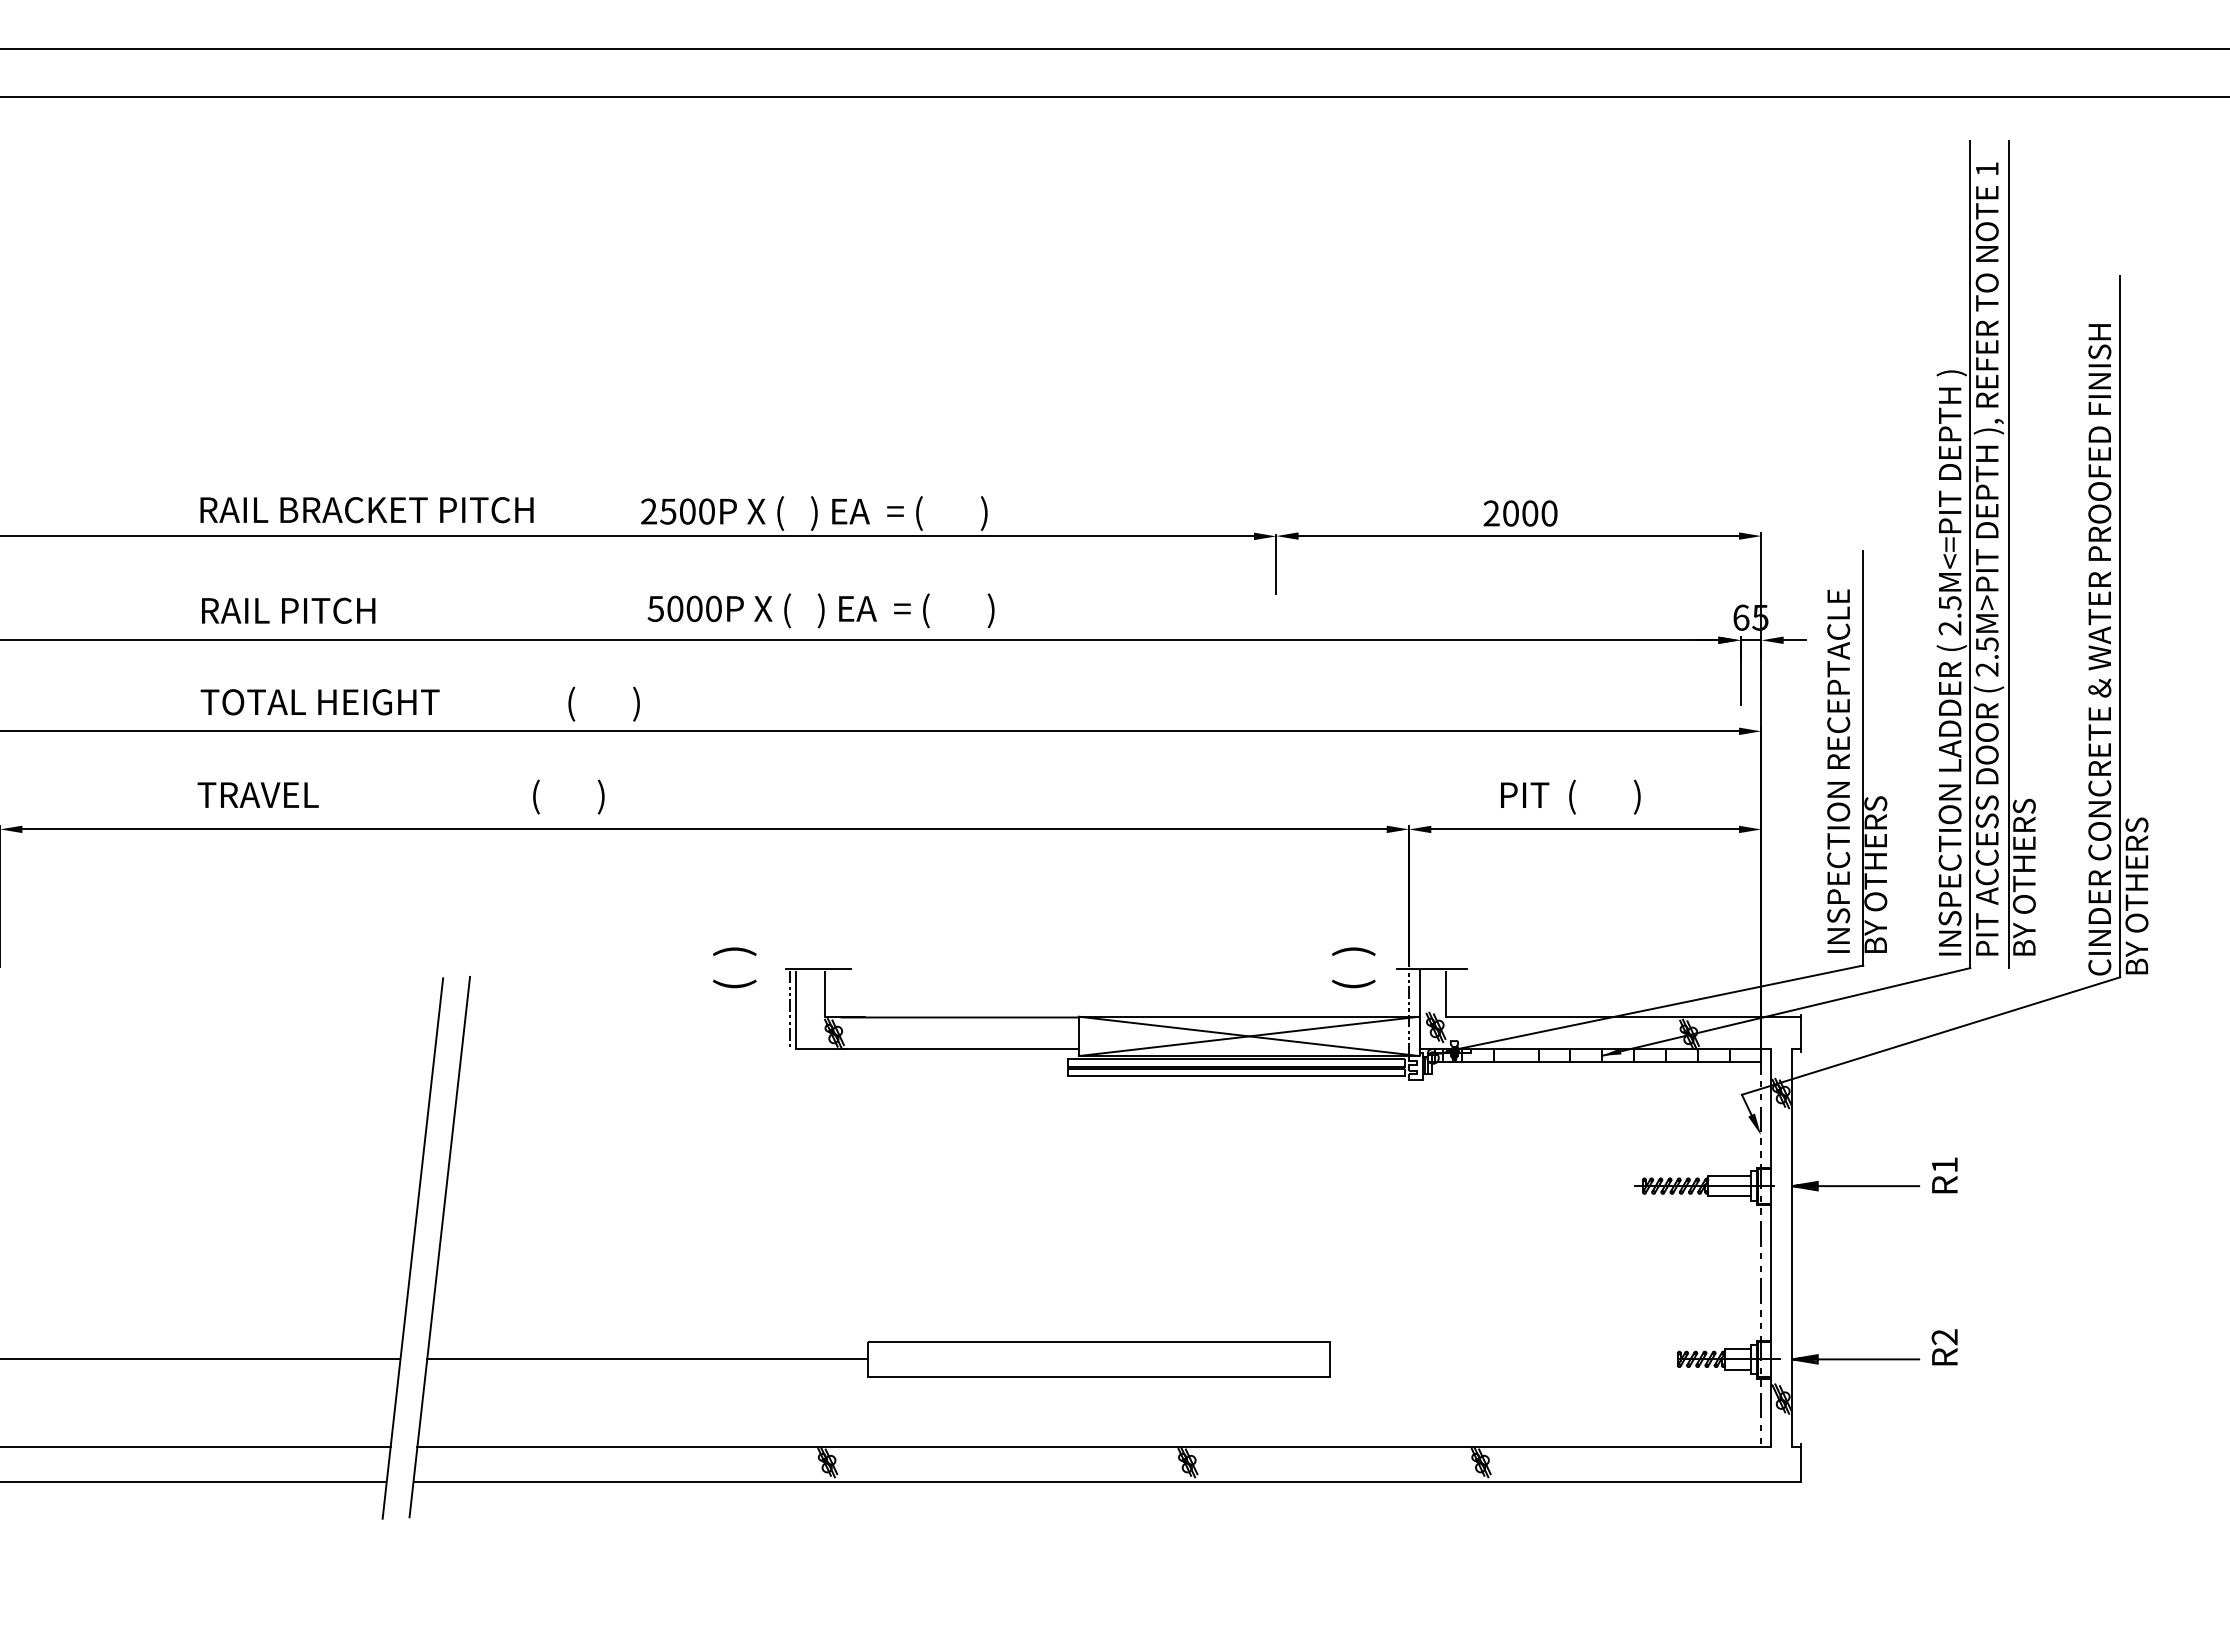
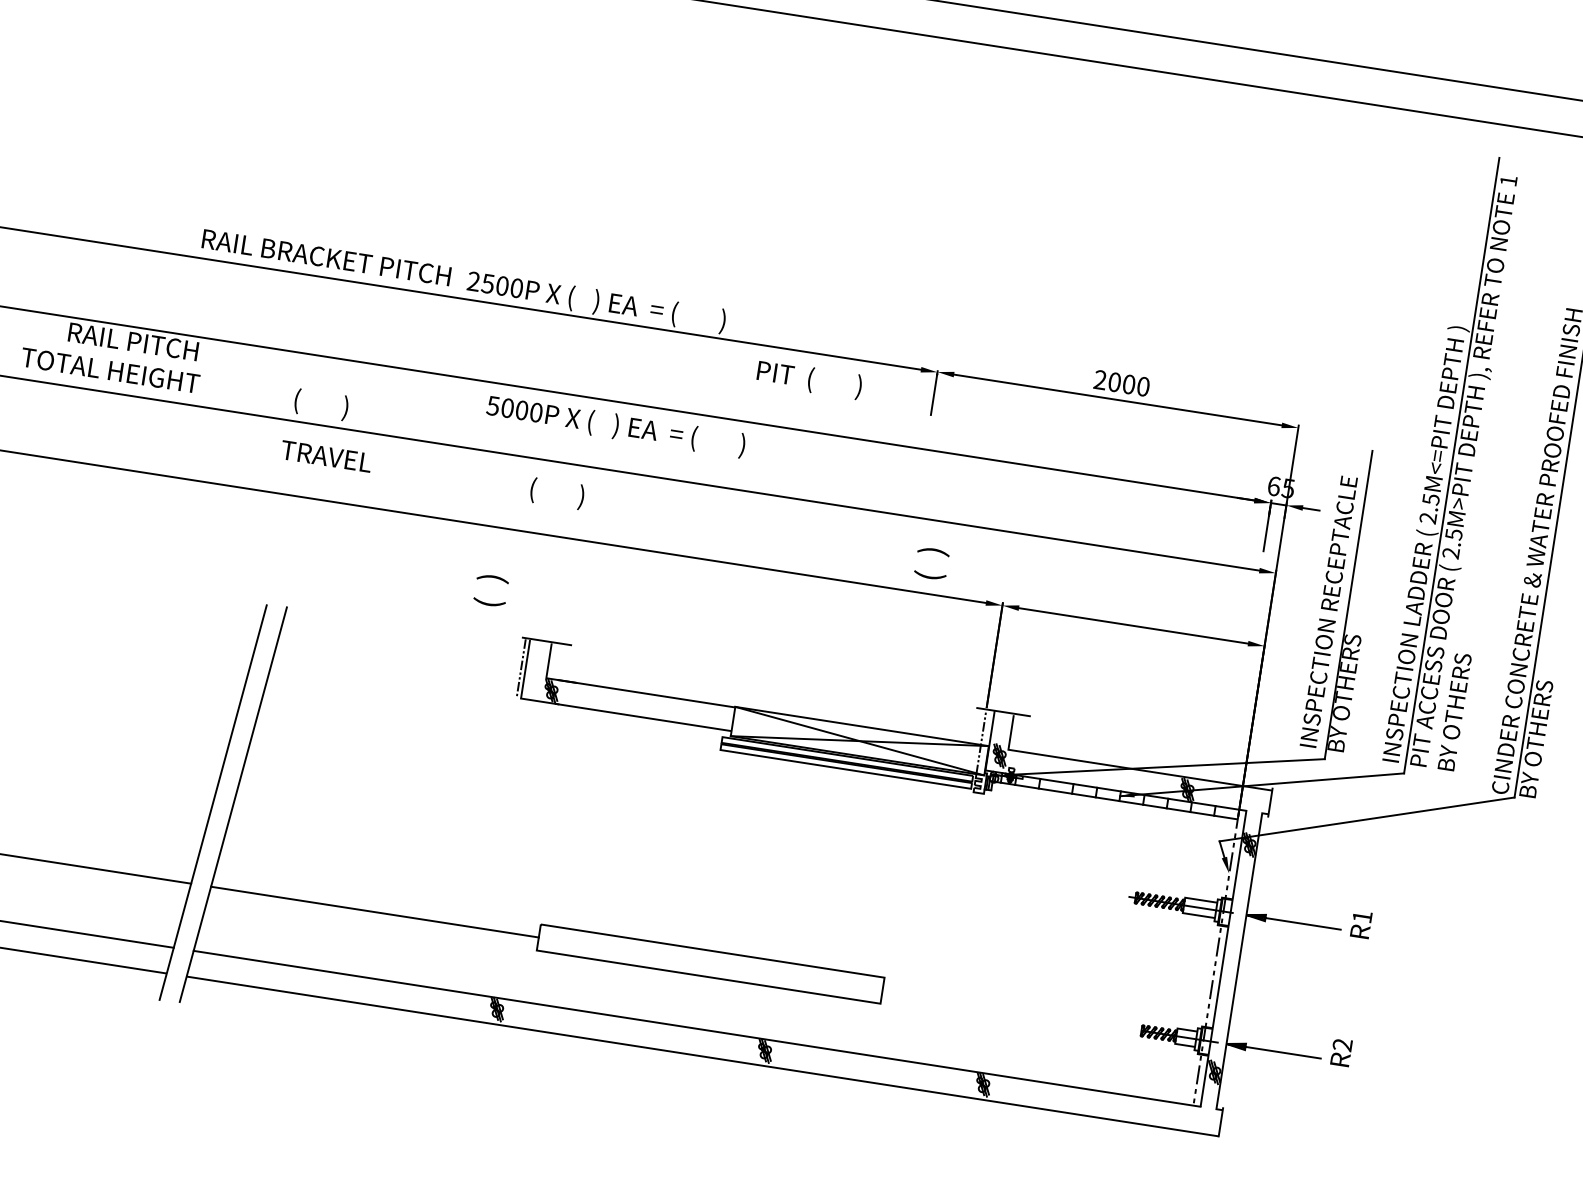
text: (366, 510) -> (326, 257), moved
line: (2008, 554) -> (1480, 470), removed
text: (288, 610) -> (133, 341), moved
text: (820, 610) -> (615, 426), moved
text: (419, 703) -> (184, 382), moved
text: (400, 796) -> (432, 473), moved
text: (1570, 796) -> (809, 379), moved
text: (734, 967) -> (491, 590), moved
text: (1353, 967) -> (931, 563), moved

